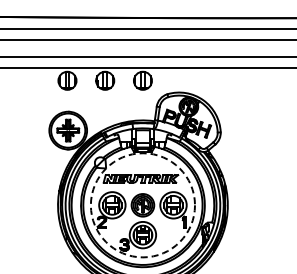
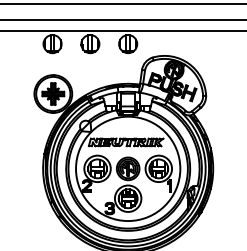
circle: (142, 205) -> (127, 169), dashed -> solid

